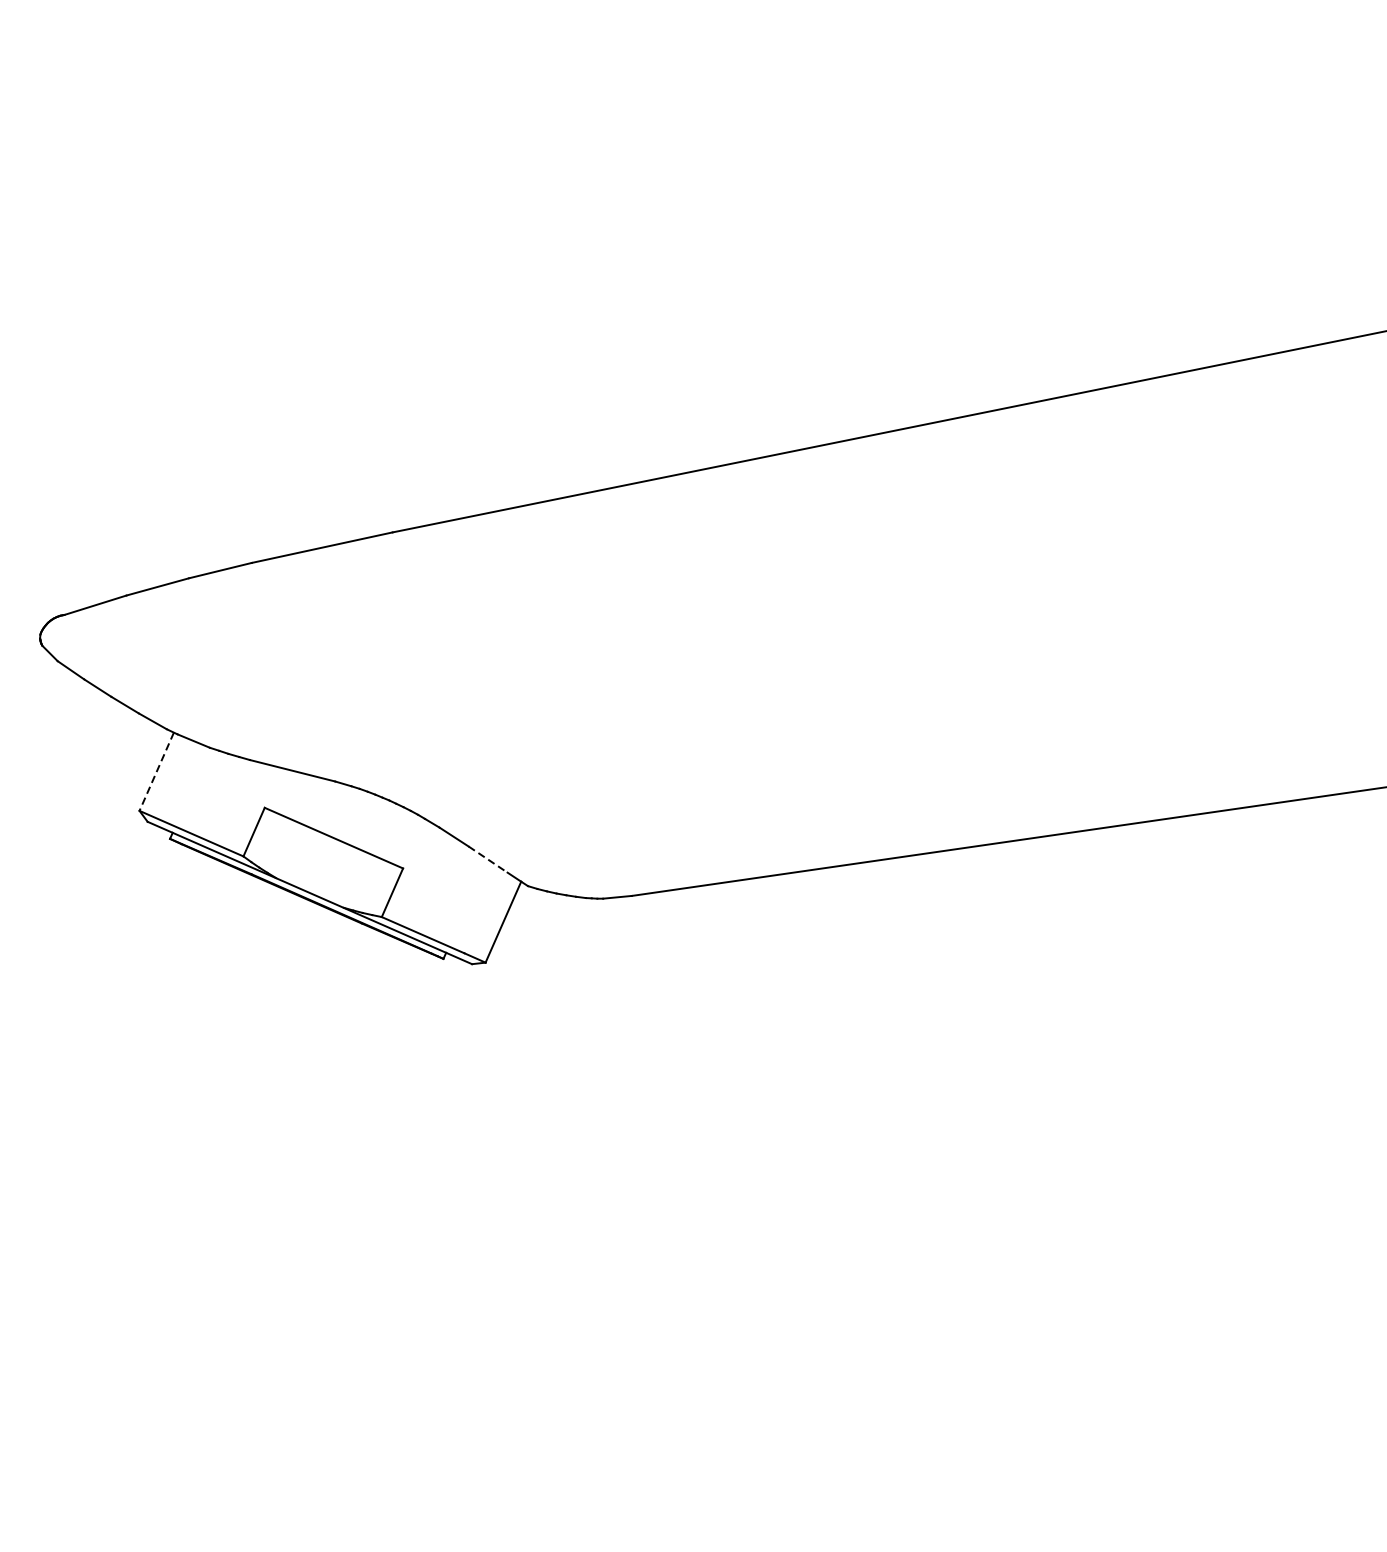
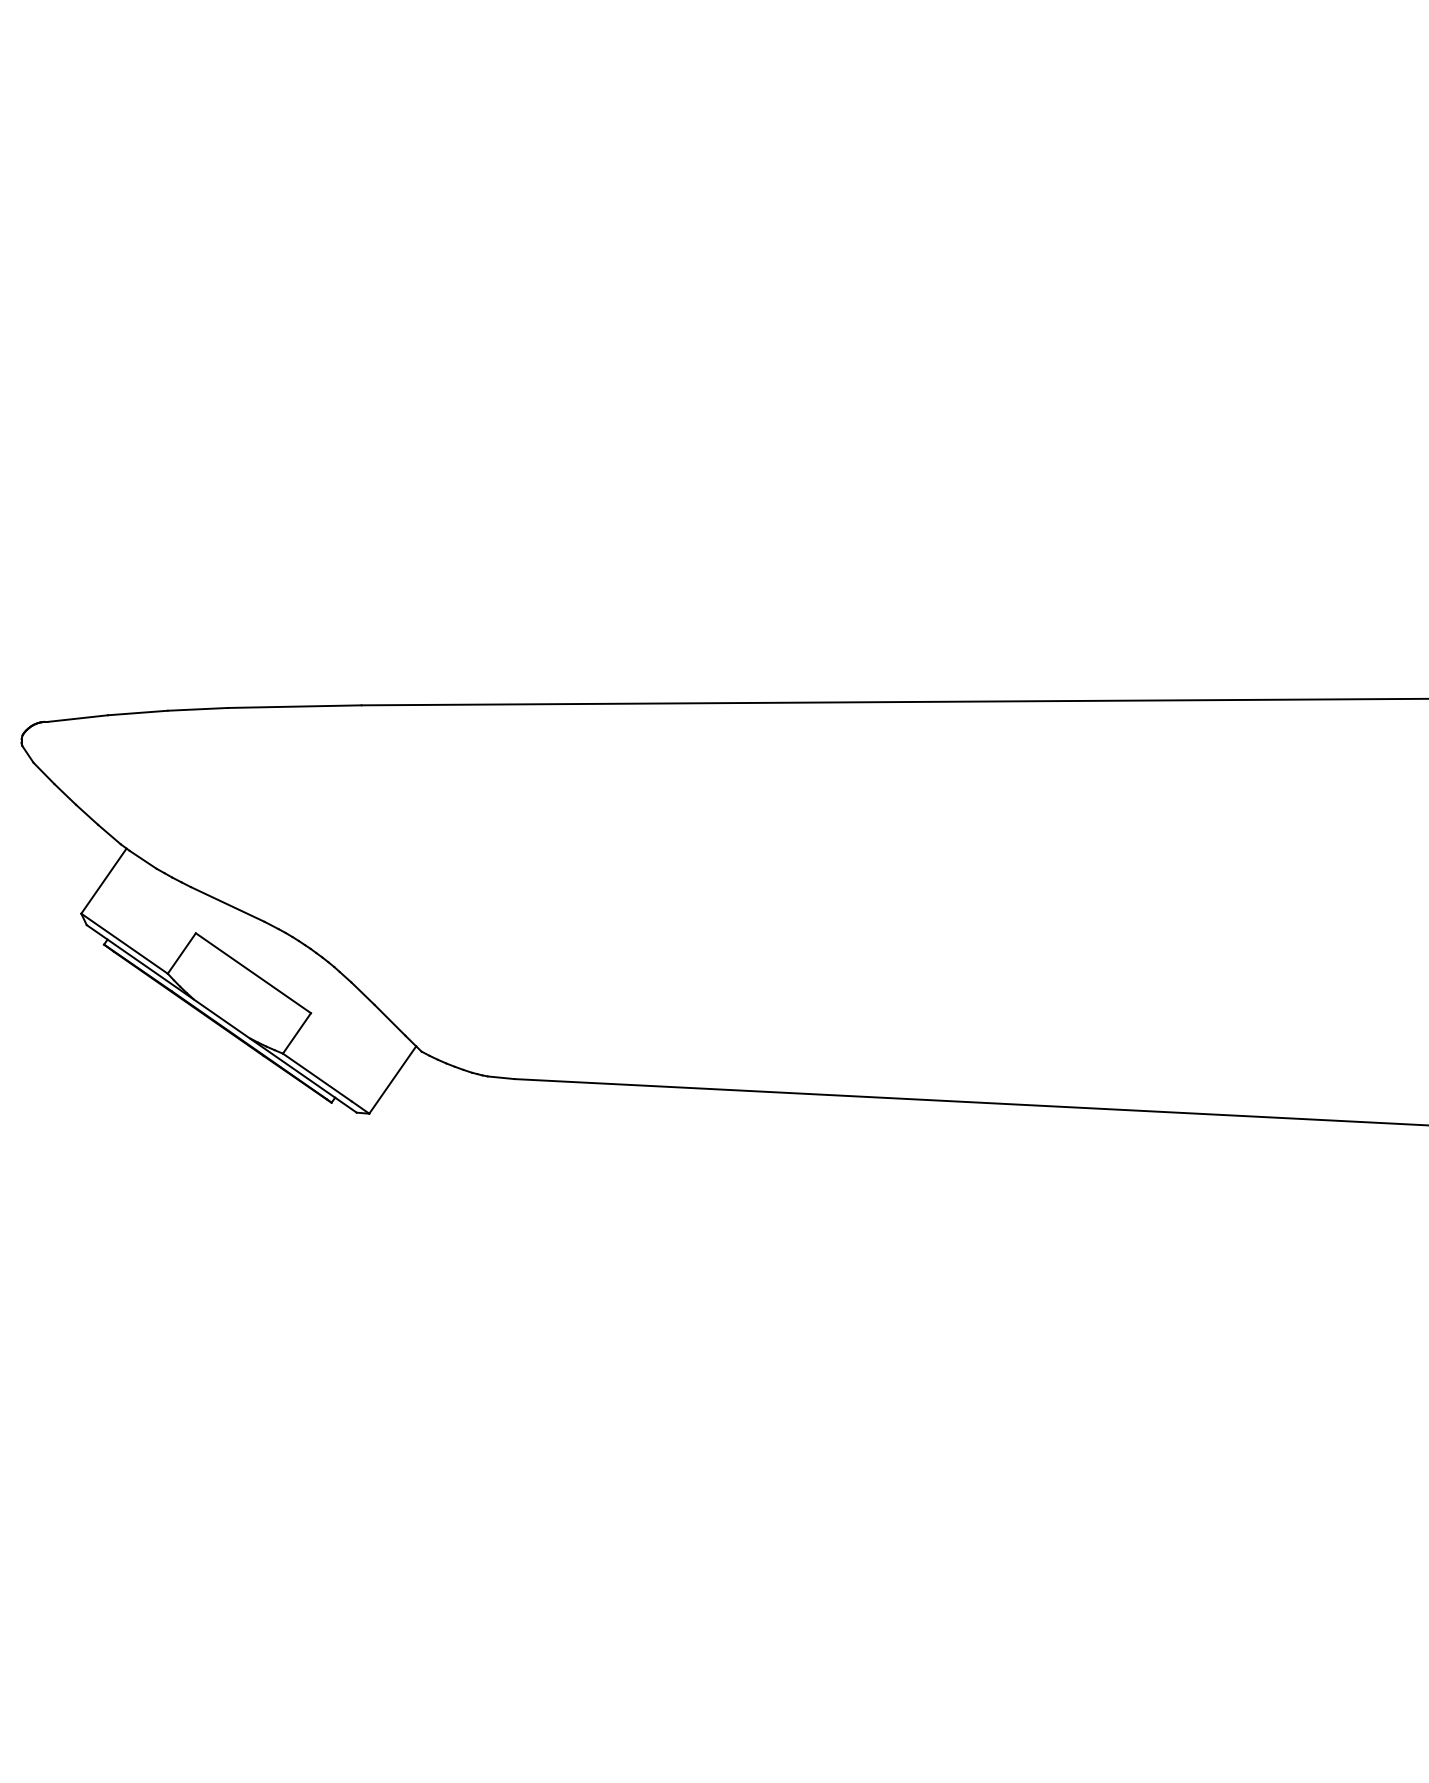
line: (156, 772) -> (103, 881), dashed -> solid
line: (487, 859) -> (389, 1020), dashed -> solid

